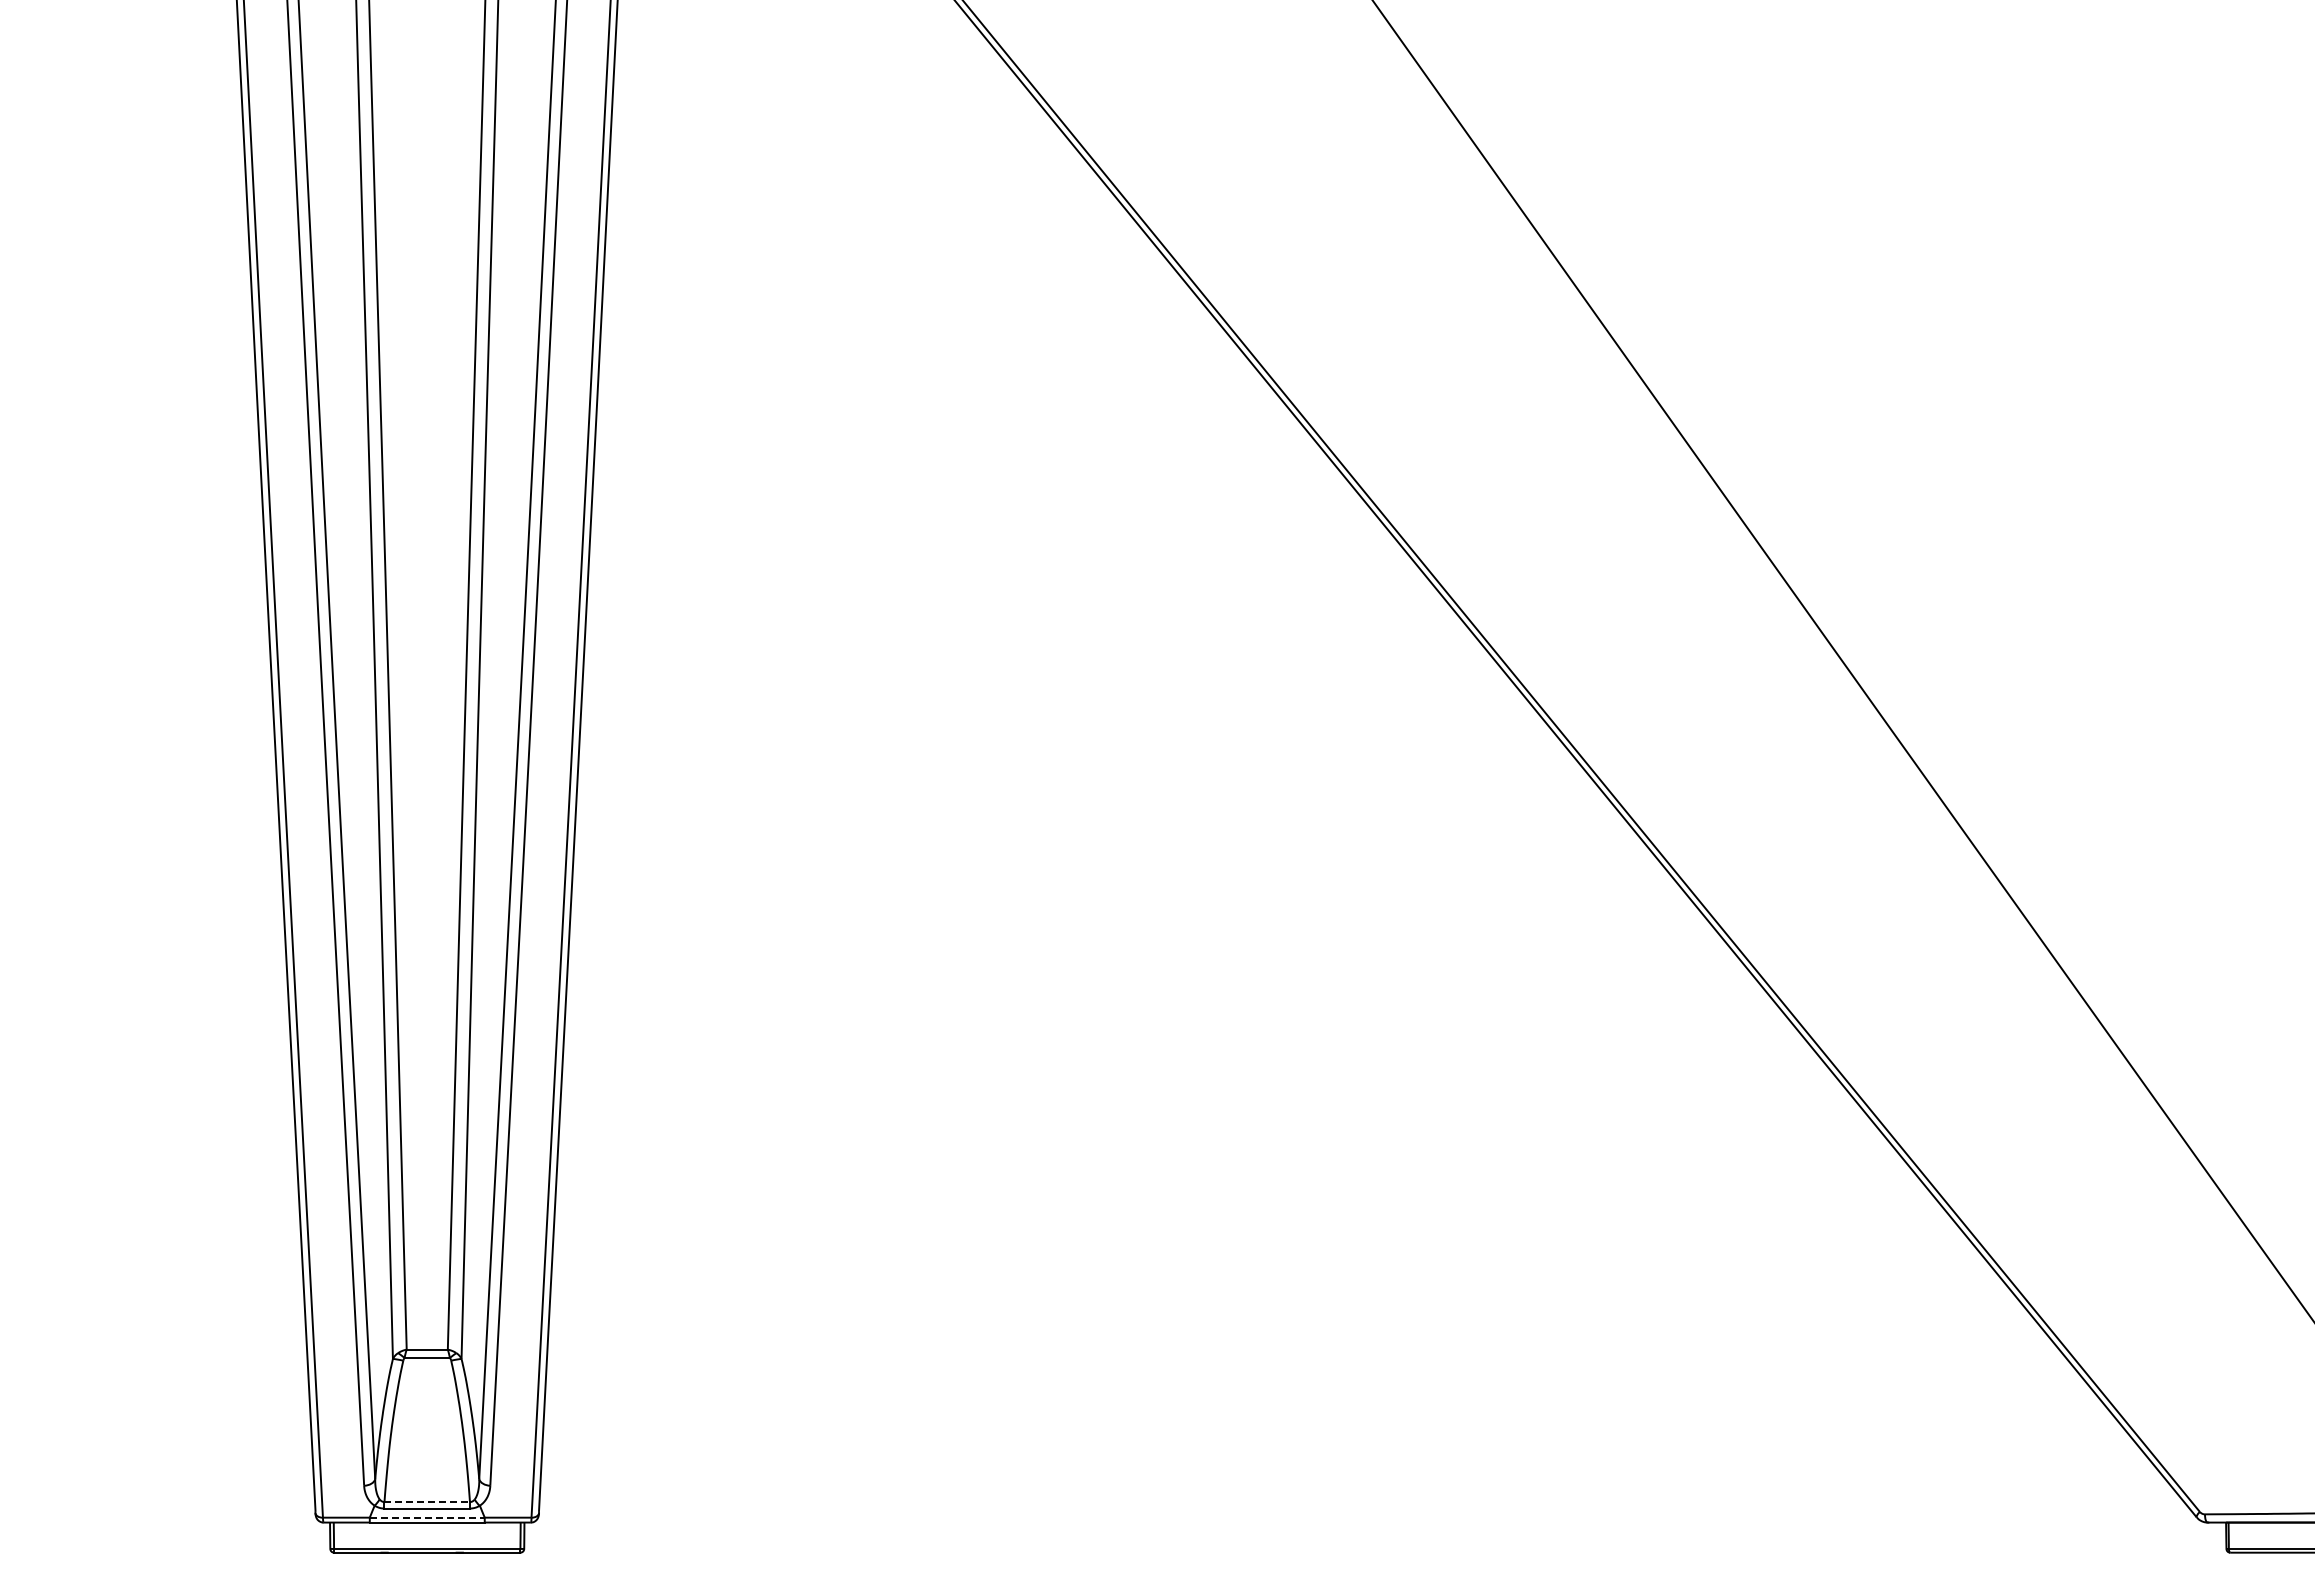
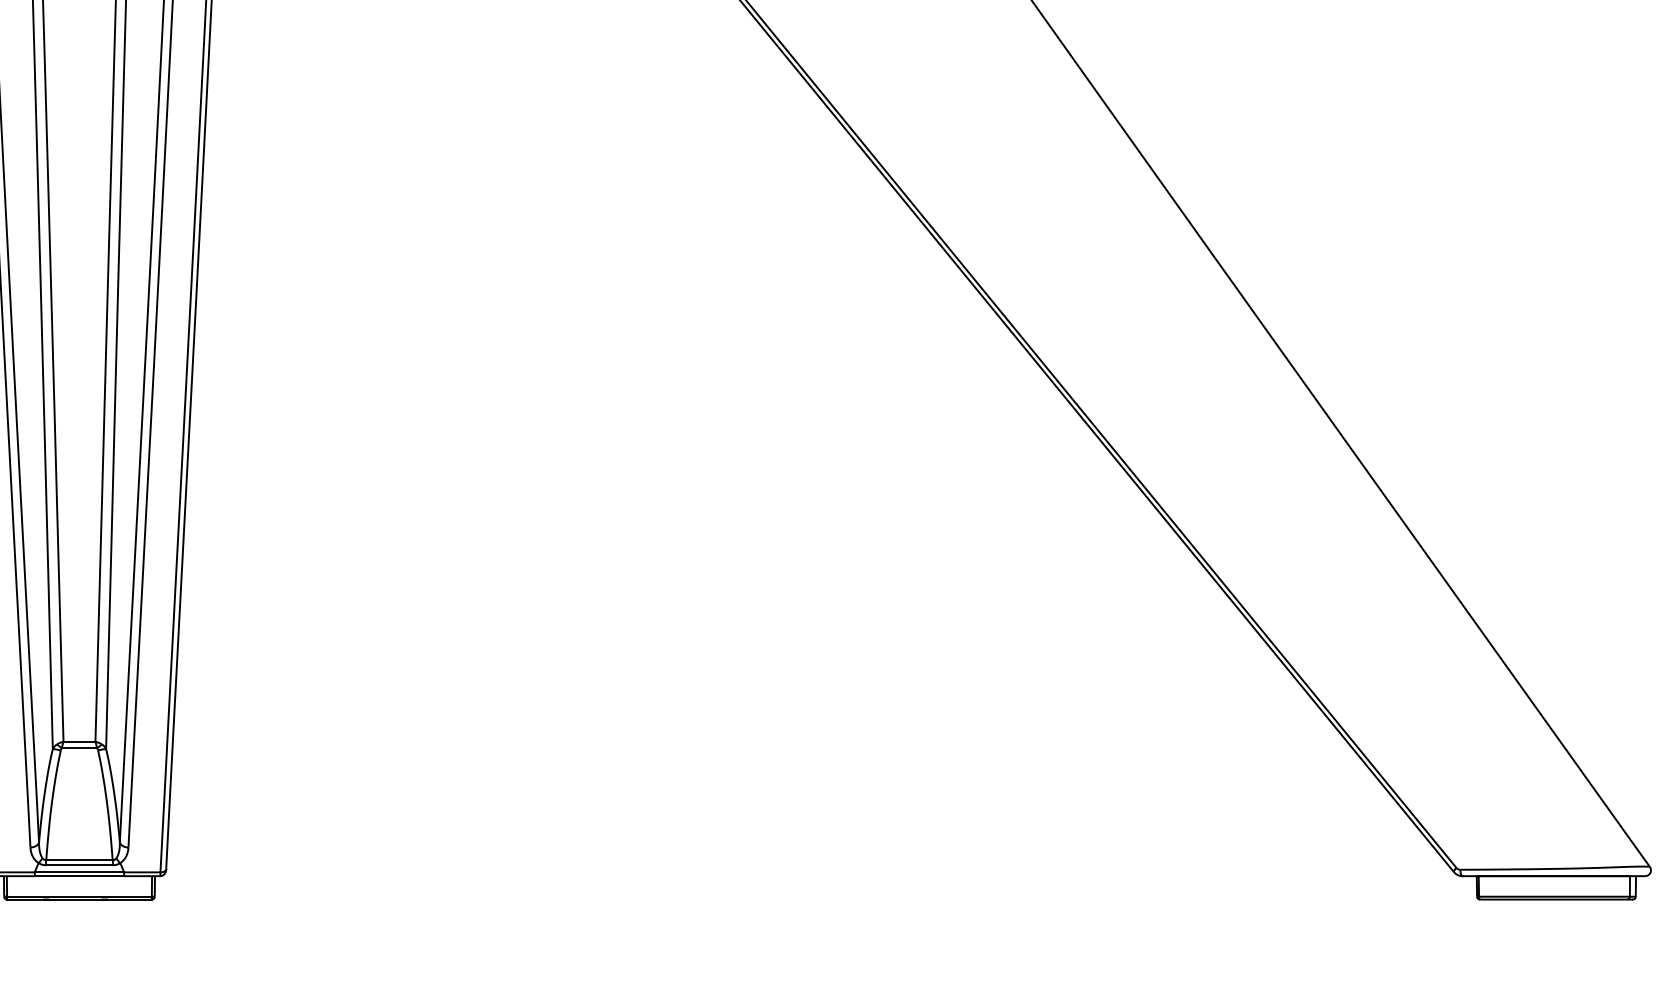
line: (427, 1501) -> (79, 859), dashed -> solid
line: (427, 1517) -> (79, 872), dashed -> solid

